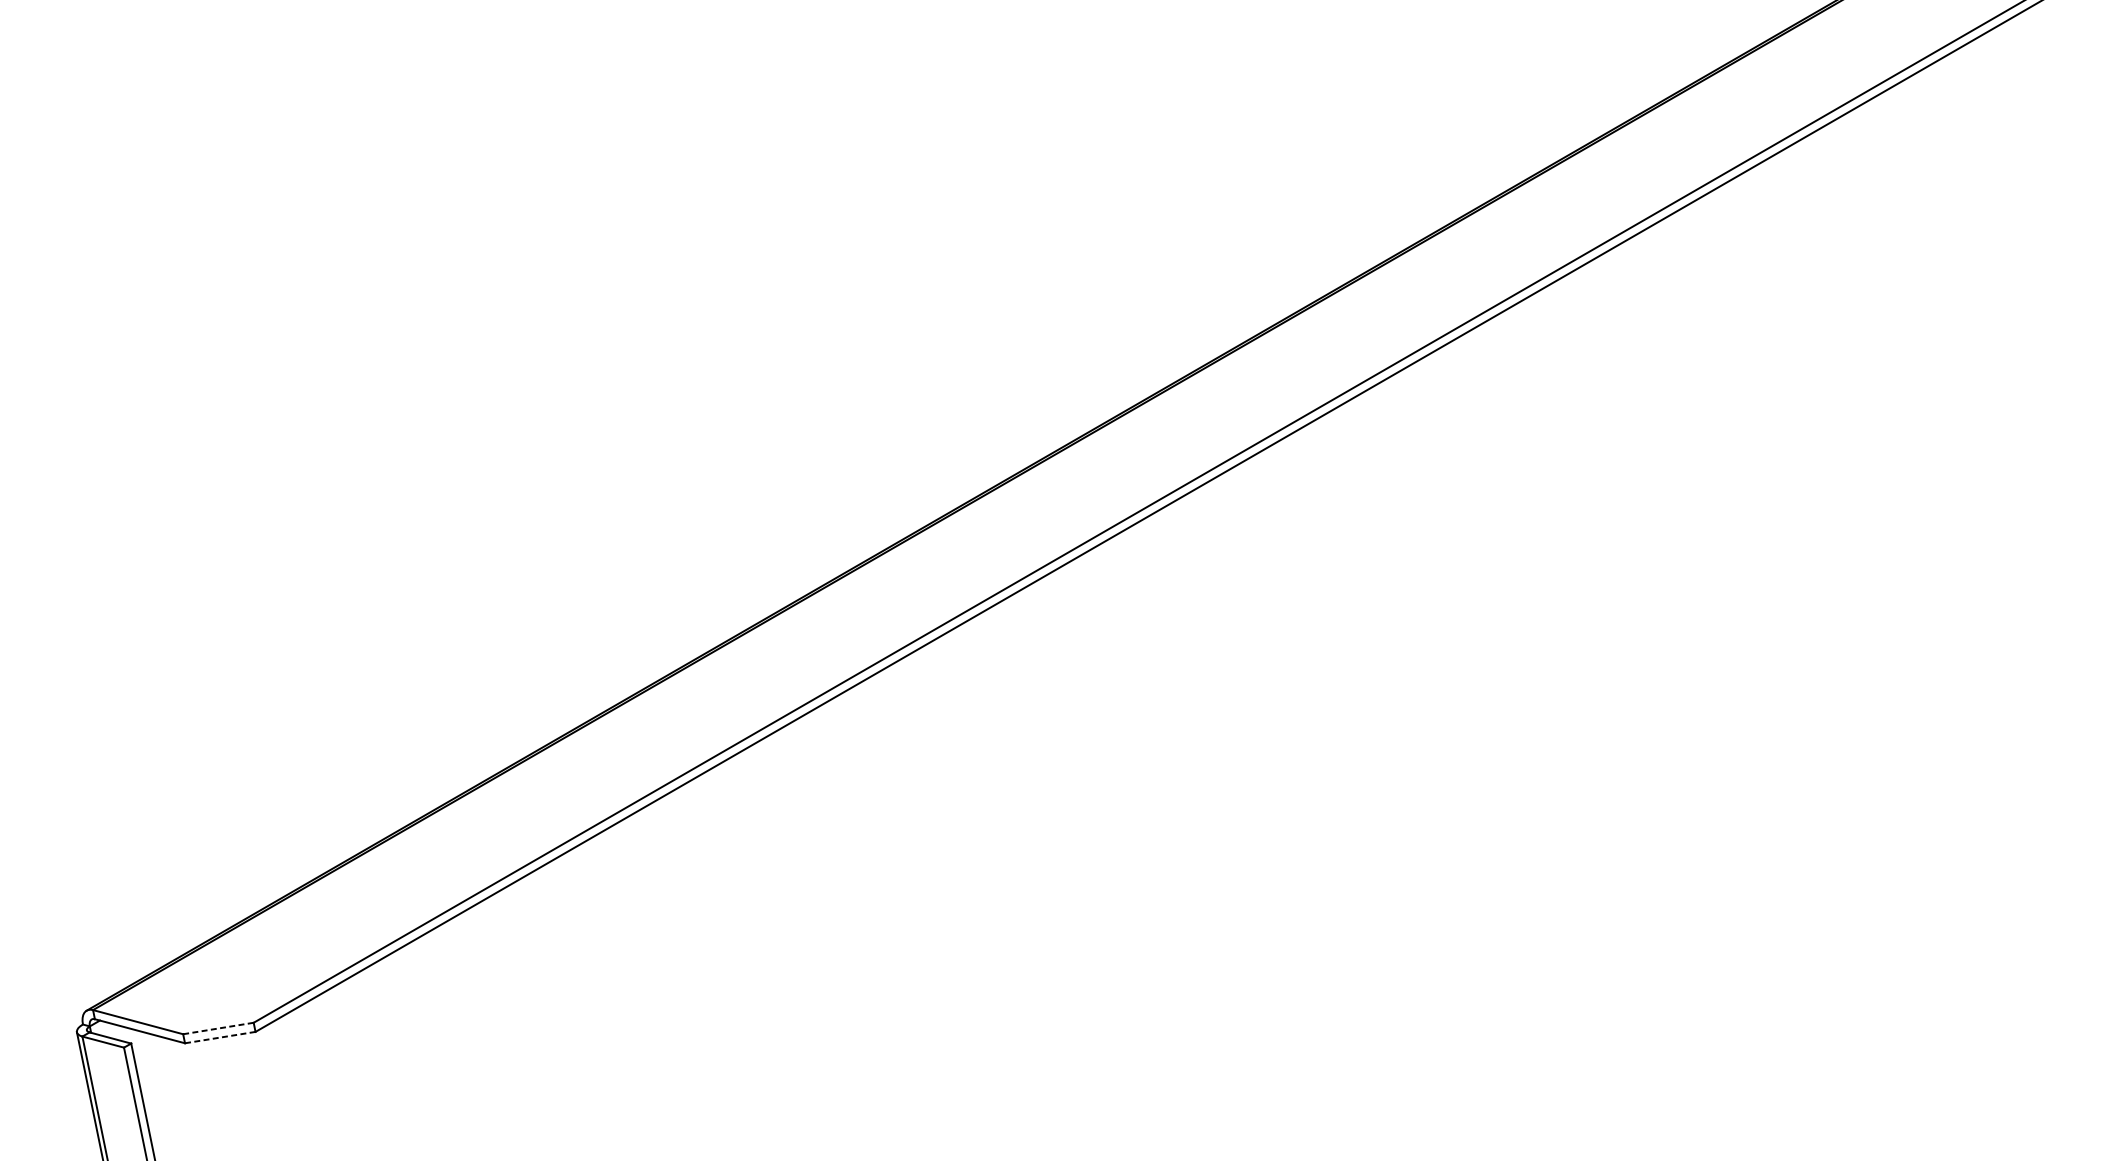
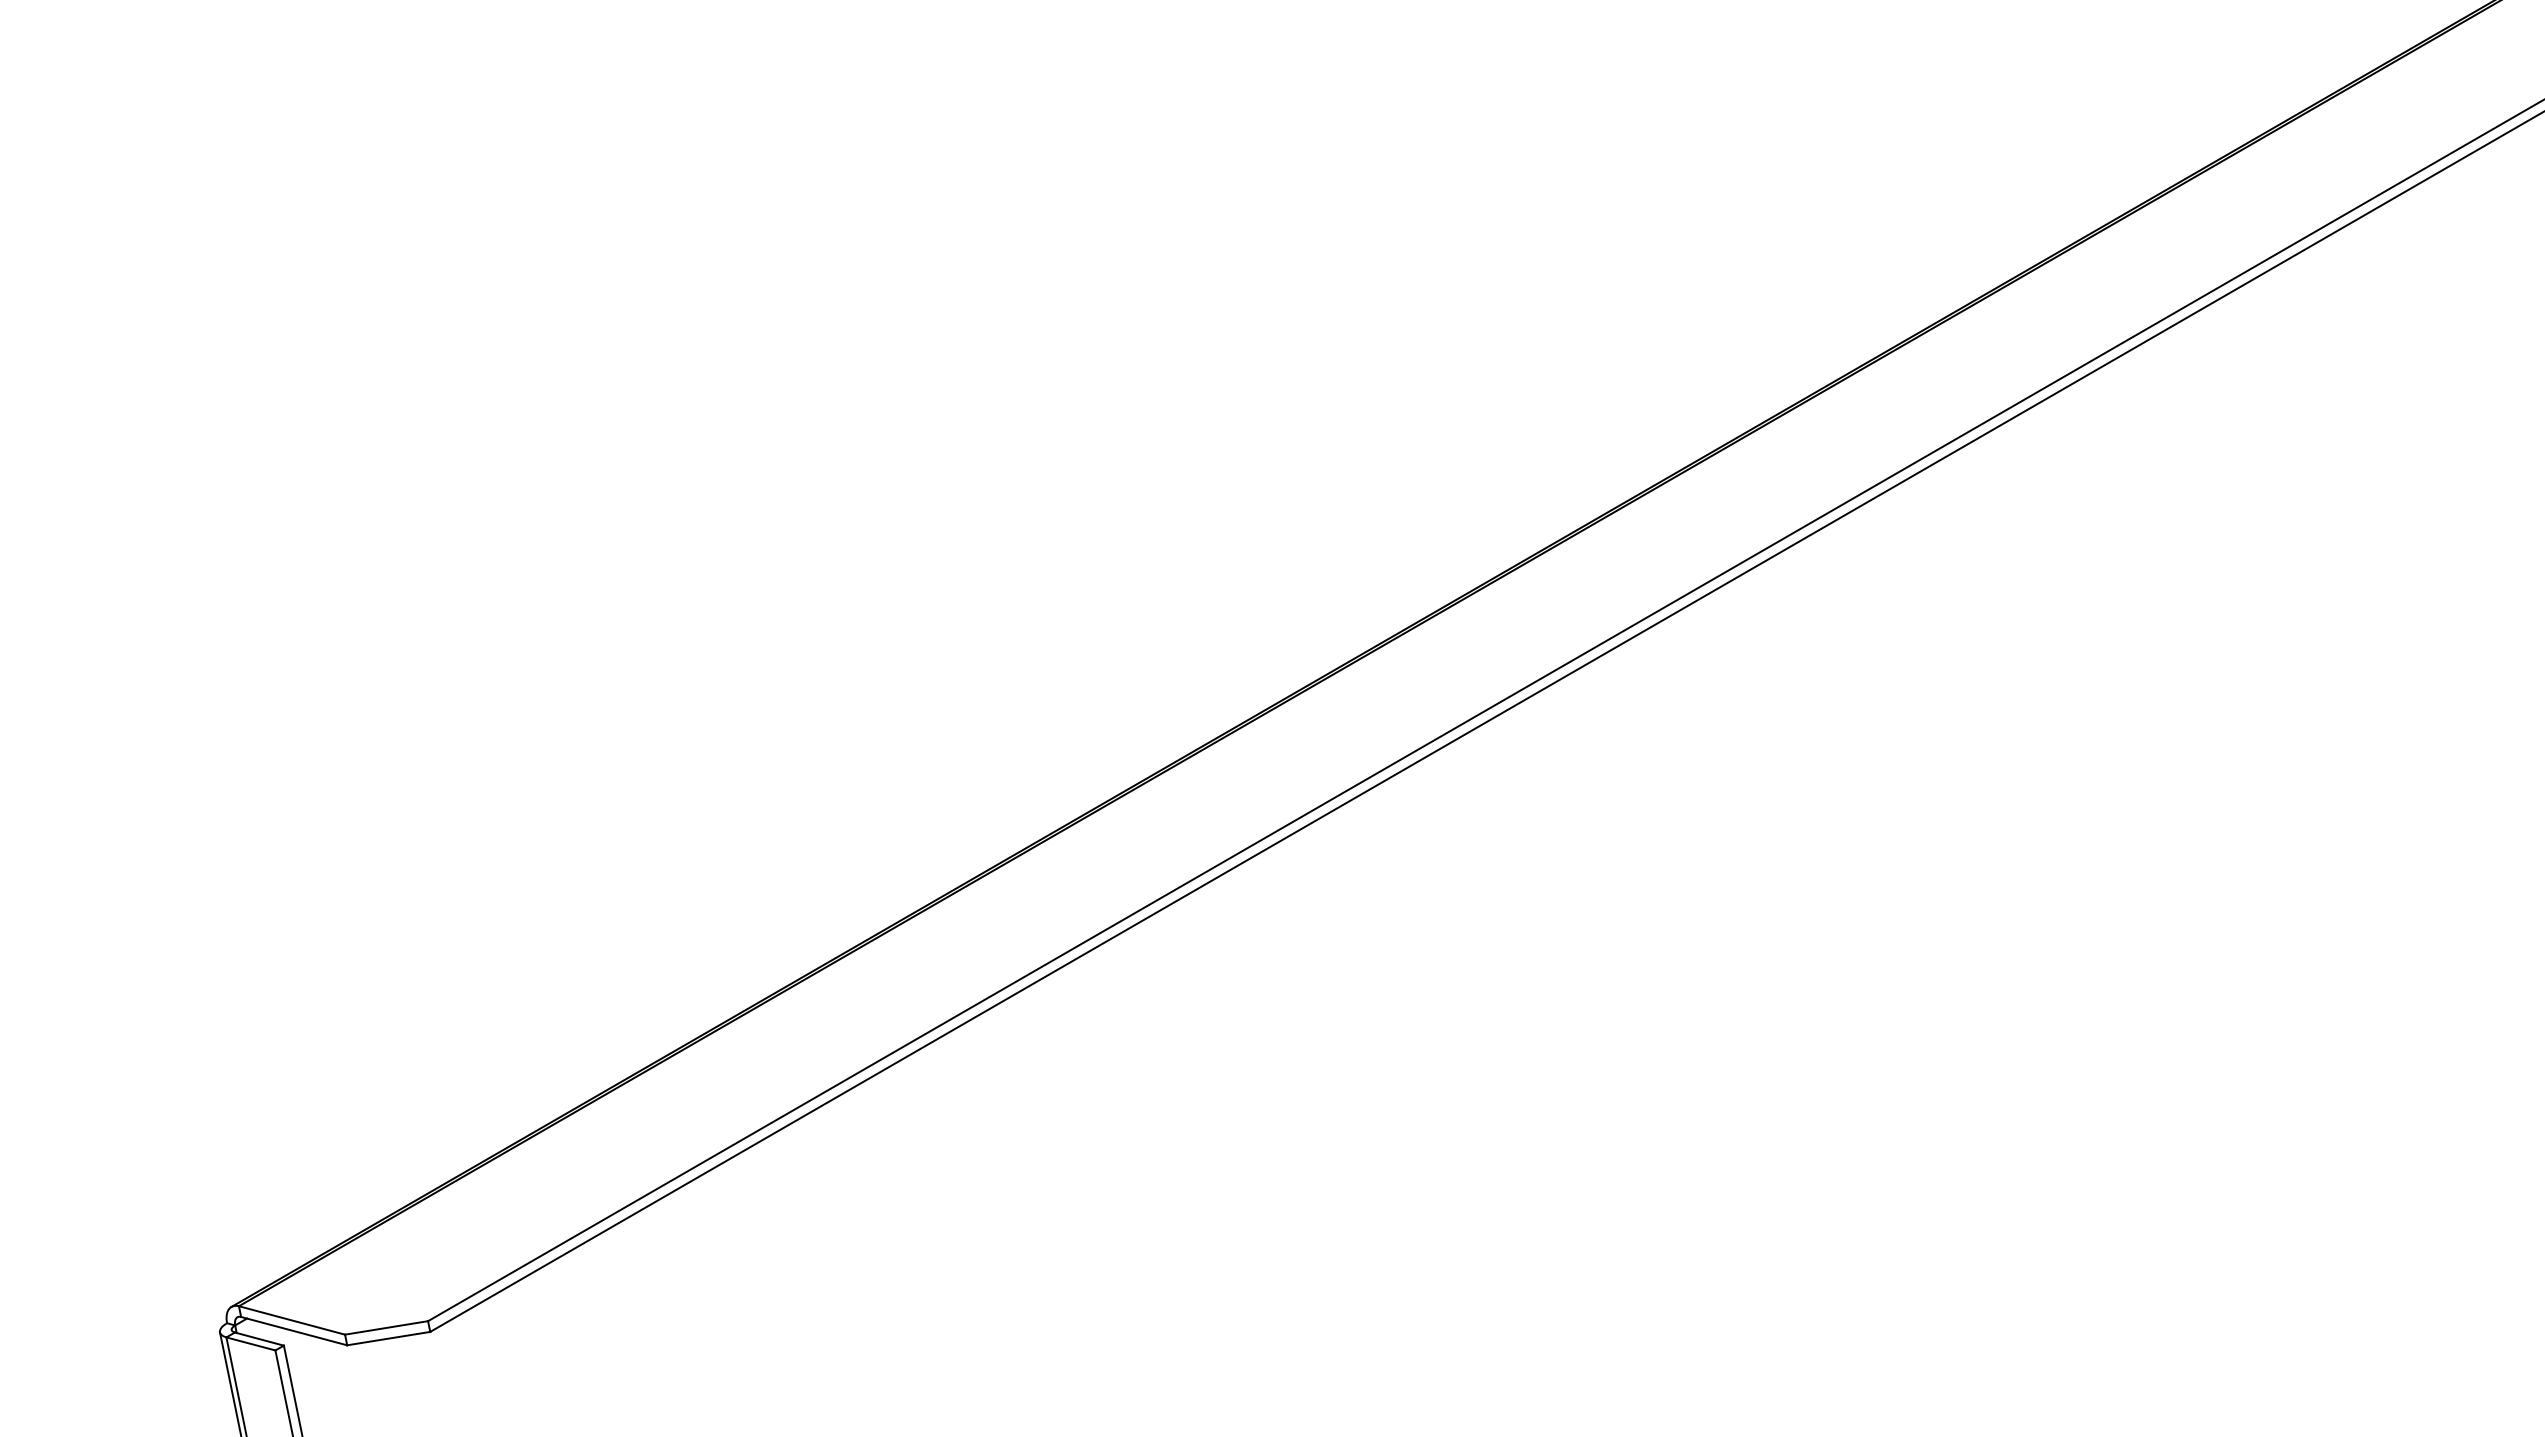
line: (219, 1028) -> (387, 1327), dashed -> solid
line: (220, 1037) -> (388, 1338), dashed -> solid

